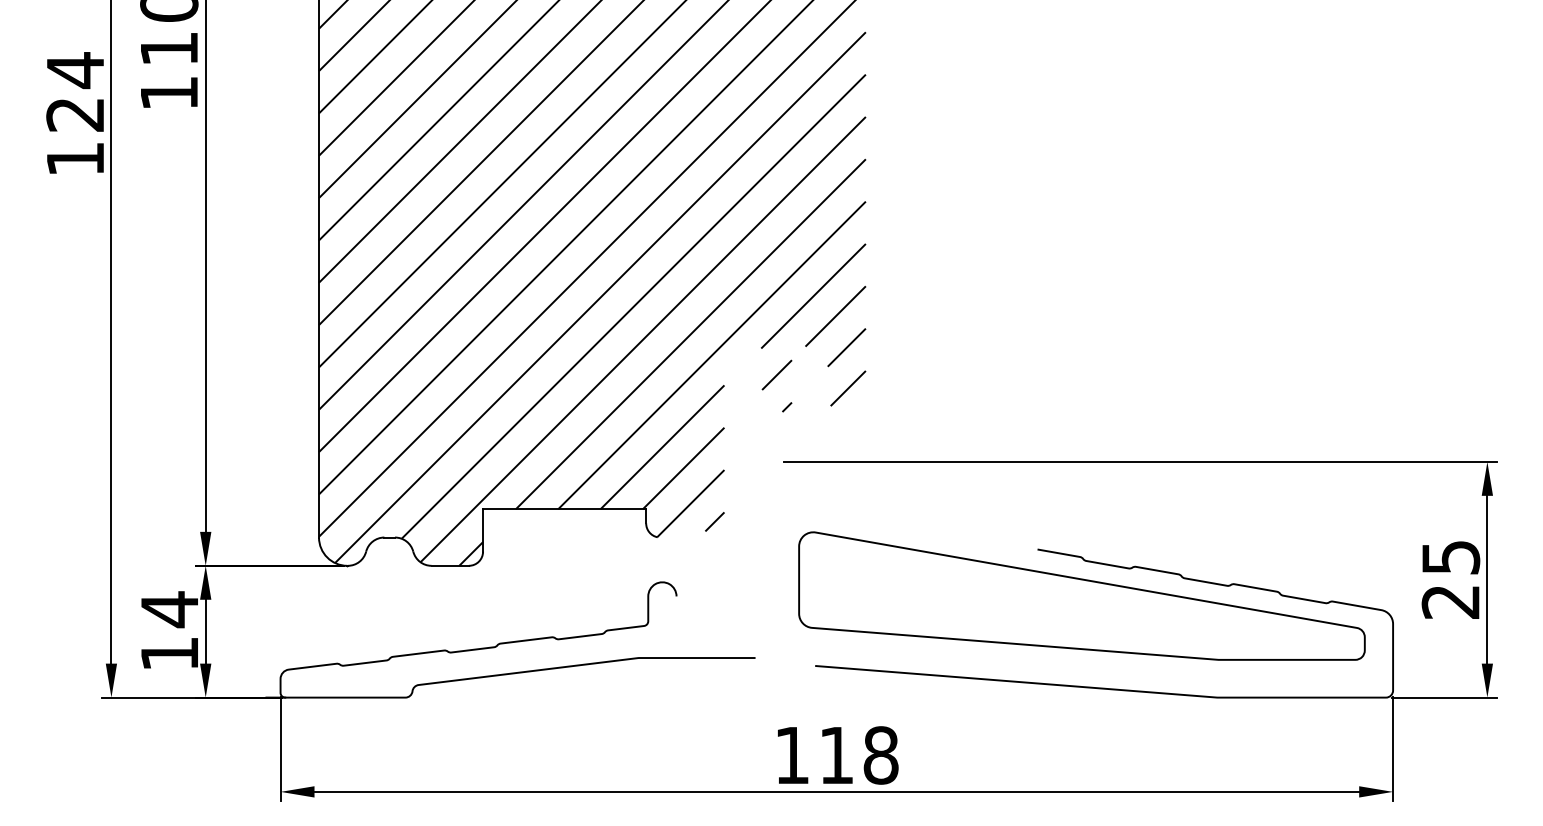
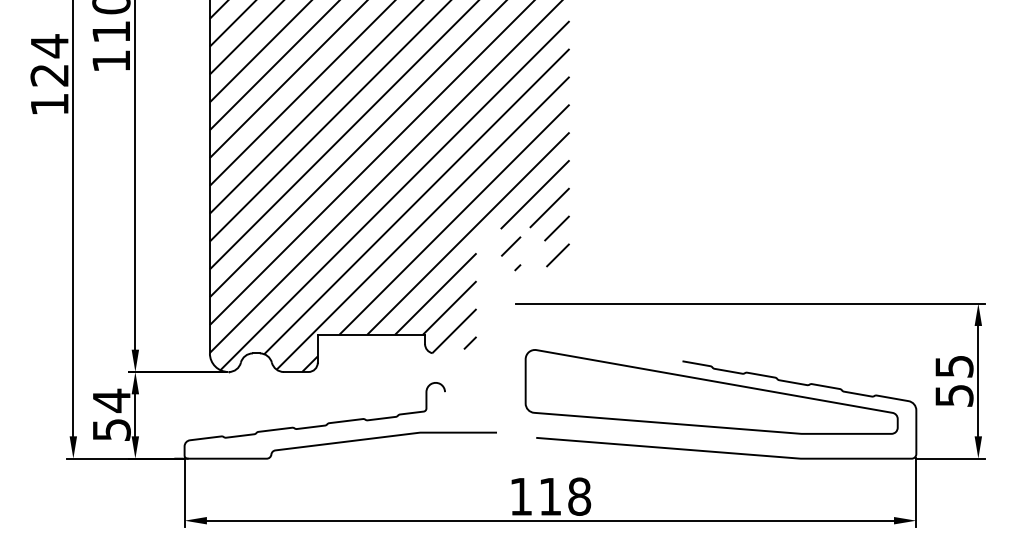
text: (1451, 601) -> (954, 395), 25 -> 55
text: (169, 653) -> (111, 429), 14 -> 54

